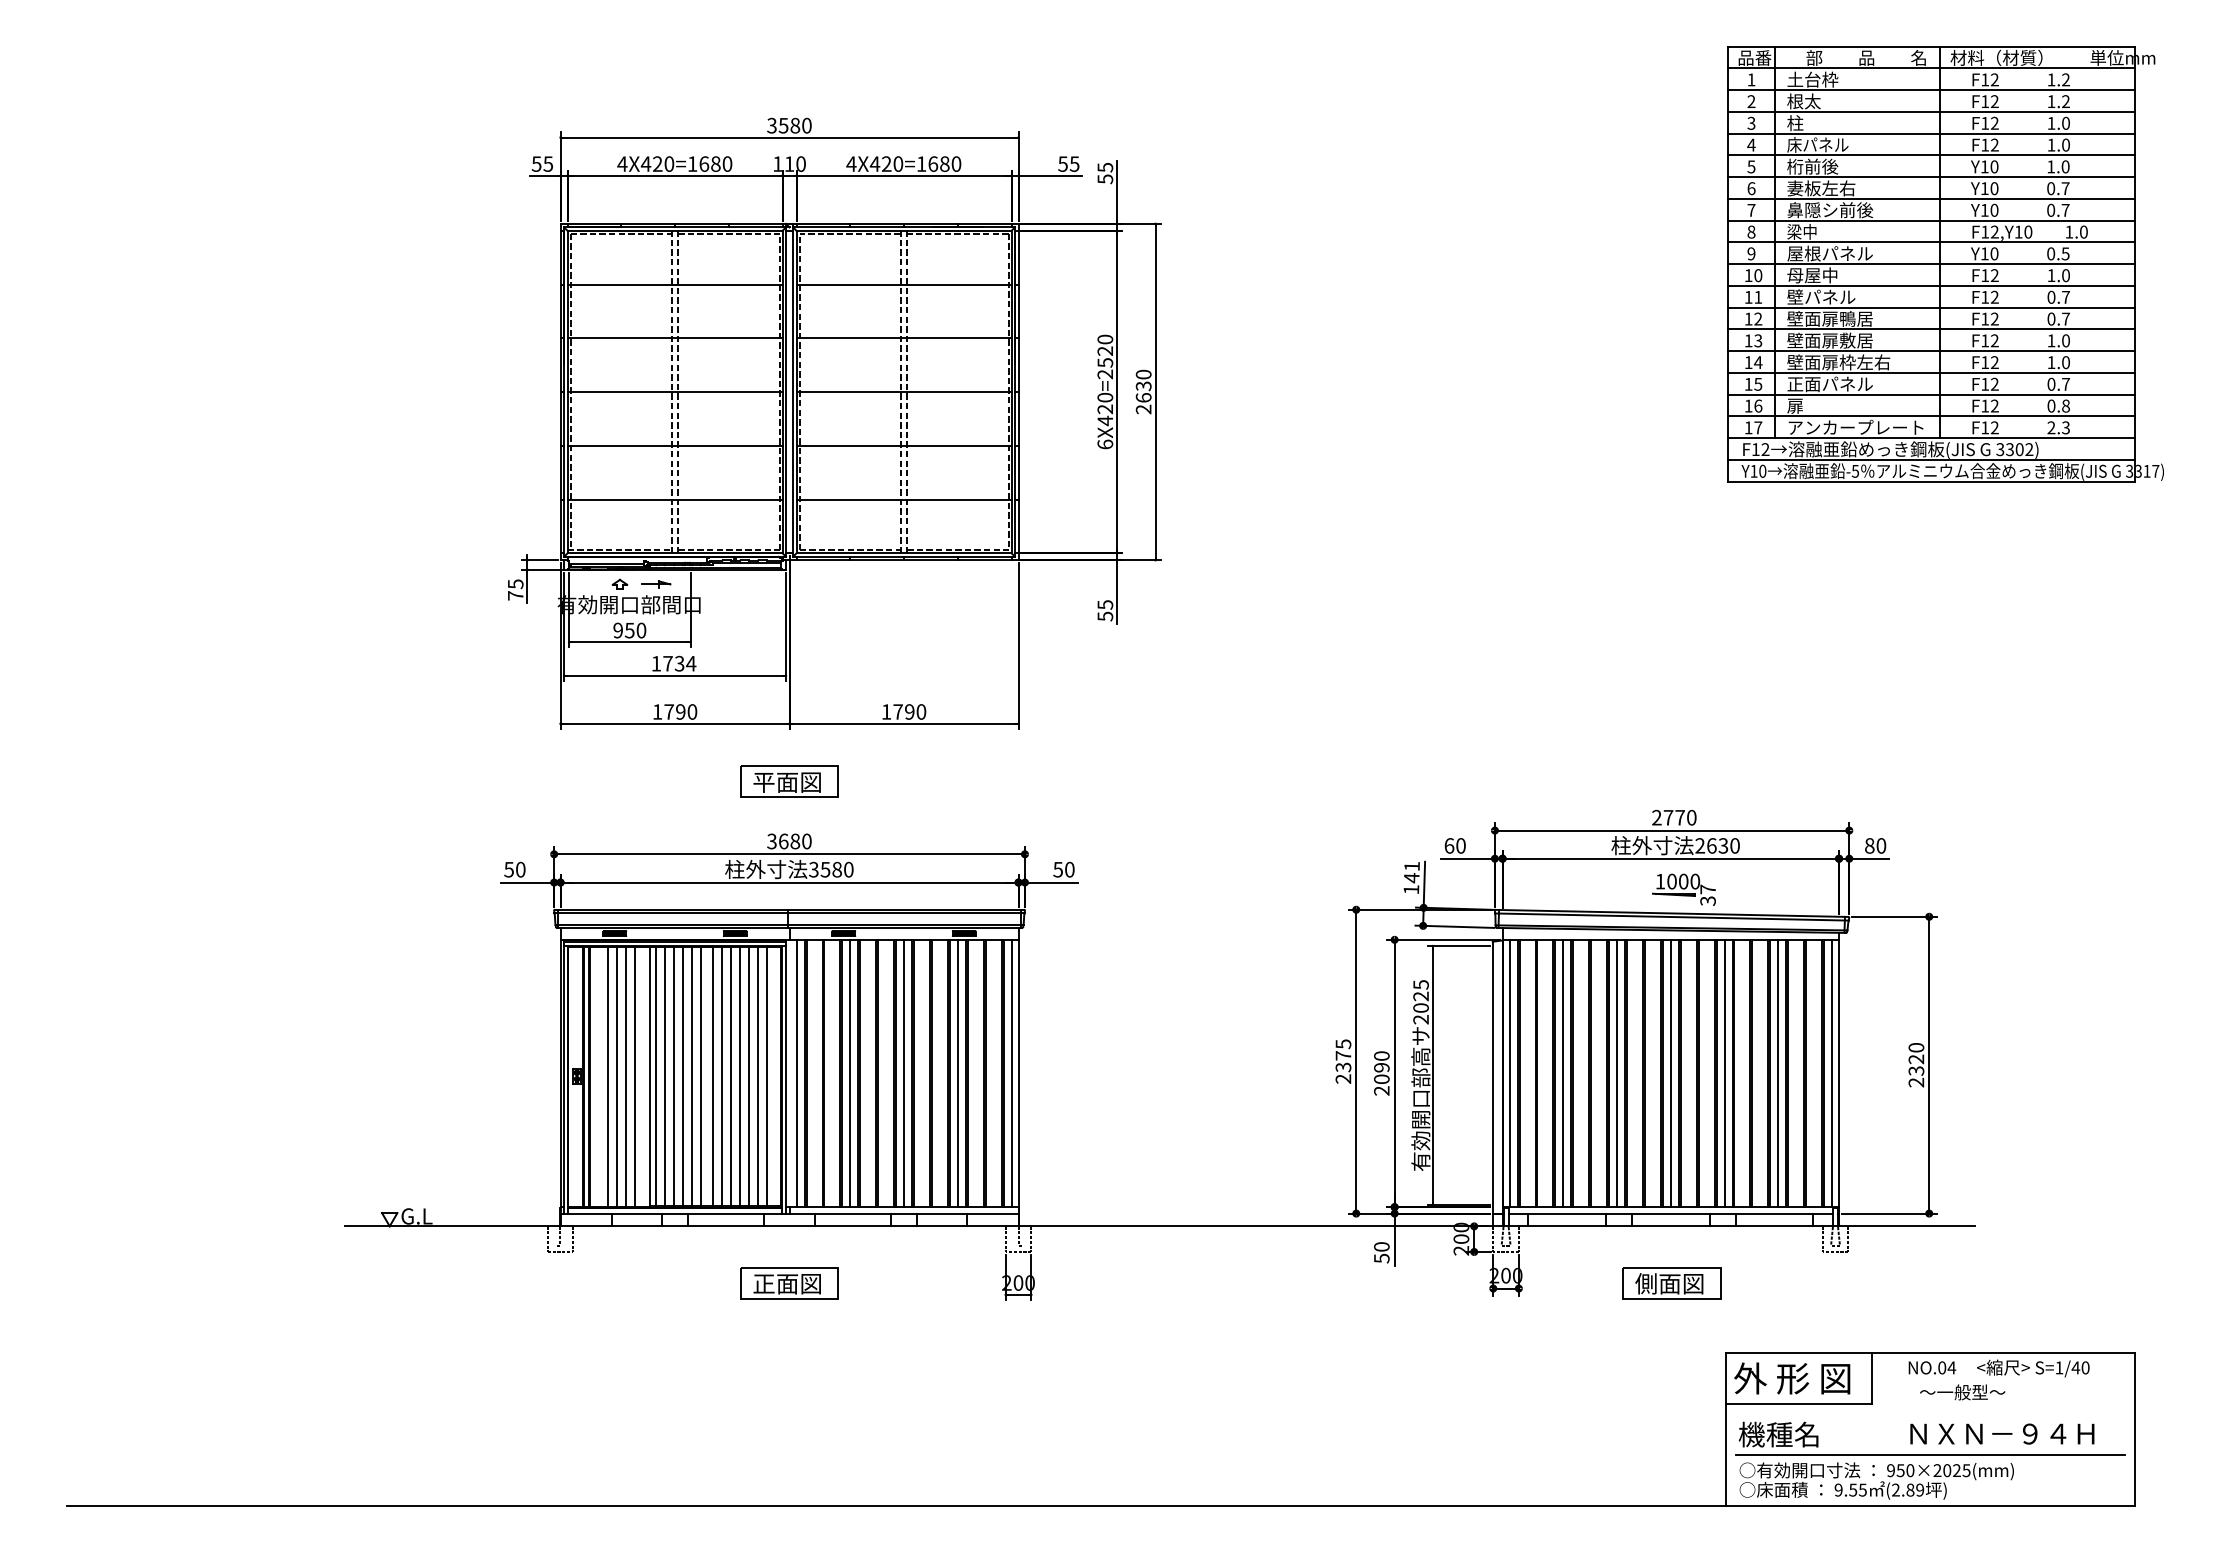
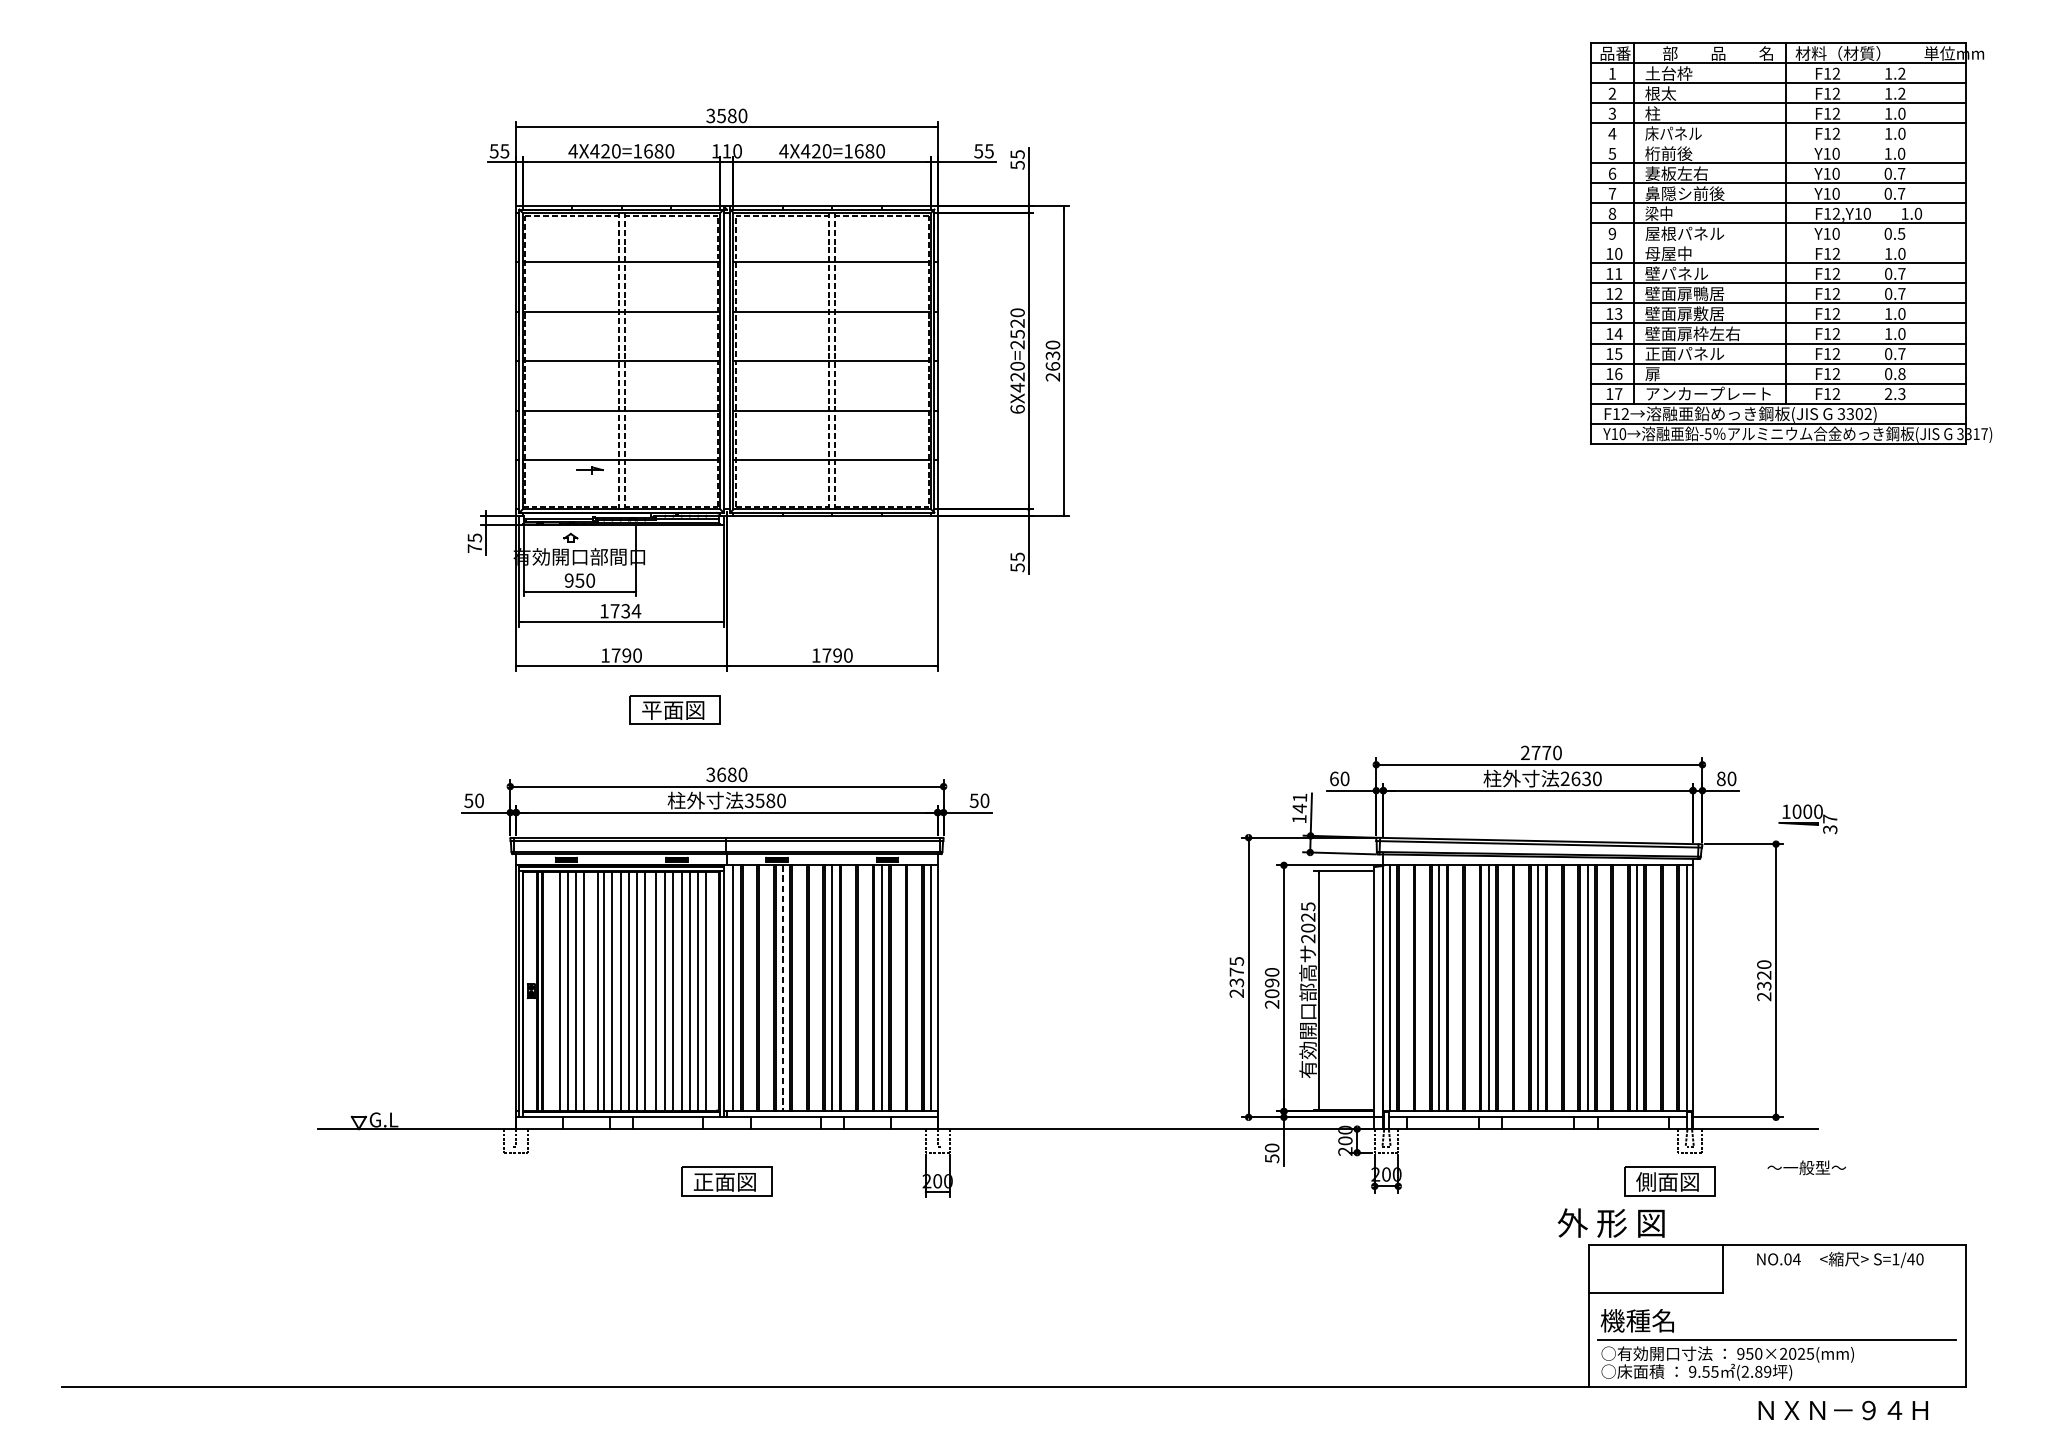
line: (1931, 155) -> (1778, 143), removed
line: (1931, 264) -> (1778, 243), removed
part: (656, 584) -> (589, 470), moved
part: (789, 781) -> (675, 709), moved
part: (1683, 889) -> (1807, 819), moved
line: (850, 1073) -> (783, 988), solid -> dashed
part: (1671, 1283) -> (1669, 1181), moved
text: (1792, 1378) -> (1611, 1223), moved
text: (1962, 1392) -> (1806, 1167), moved
text: (2002, 1433) -> (1843, 1409), moved

